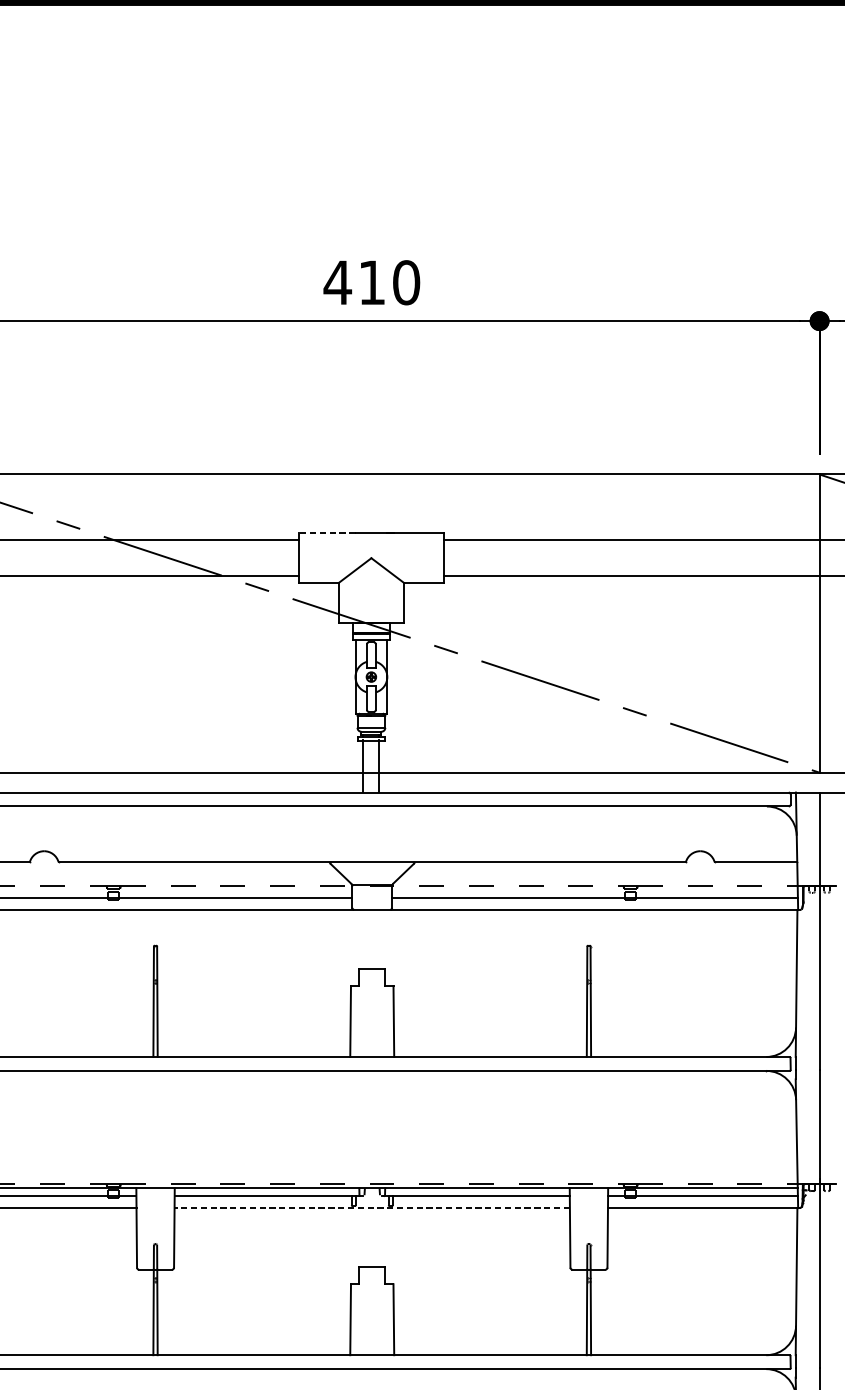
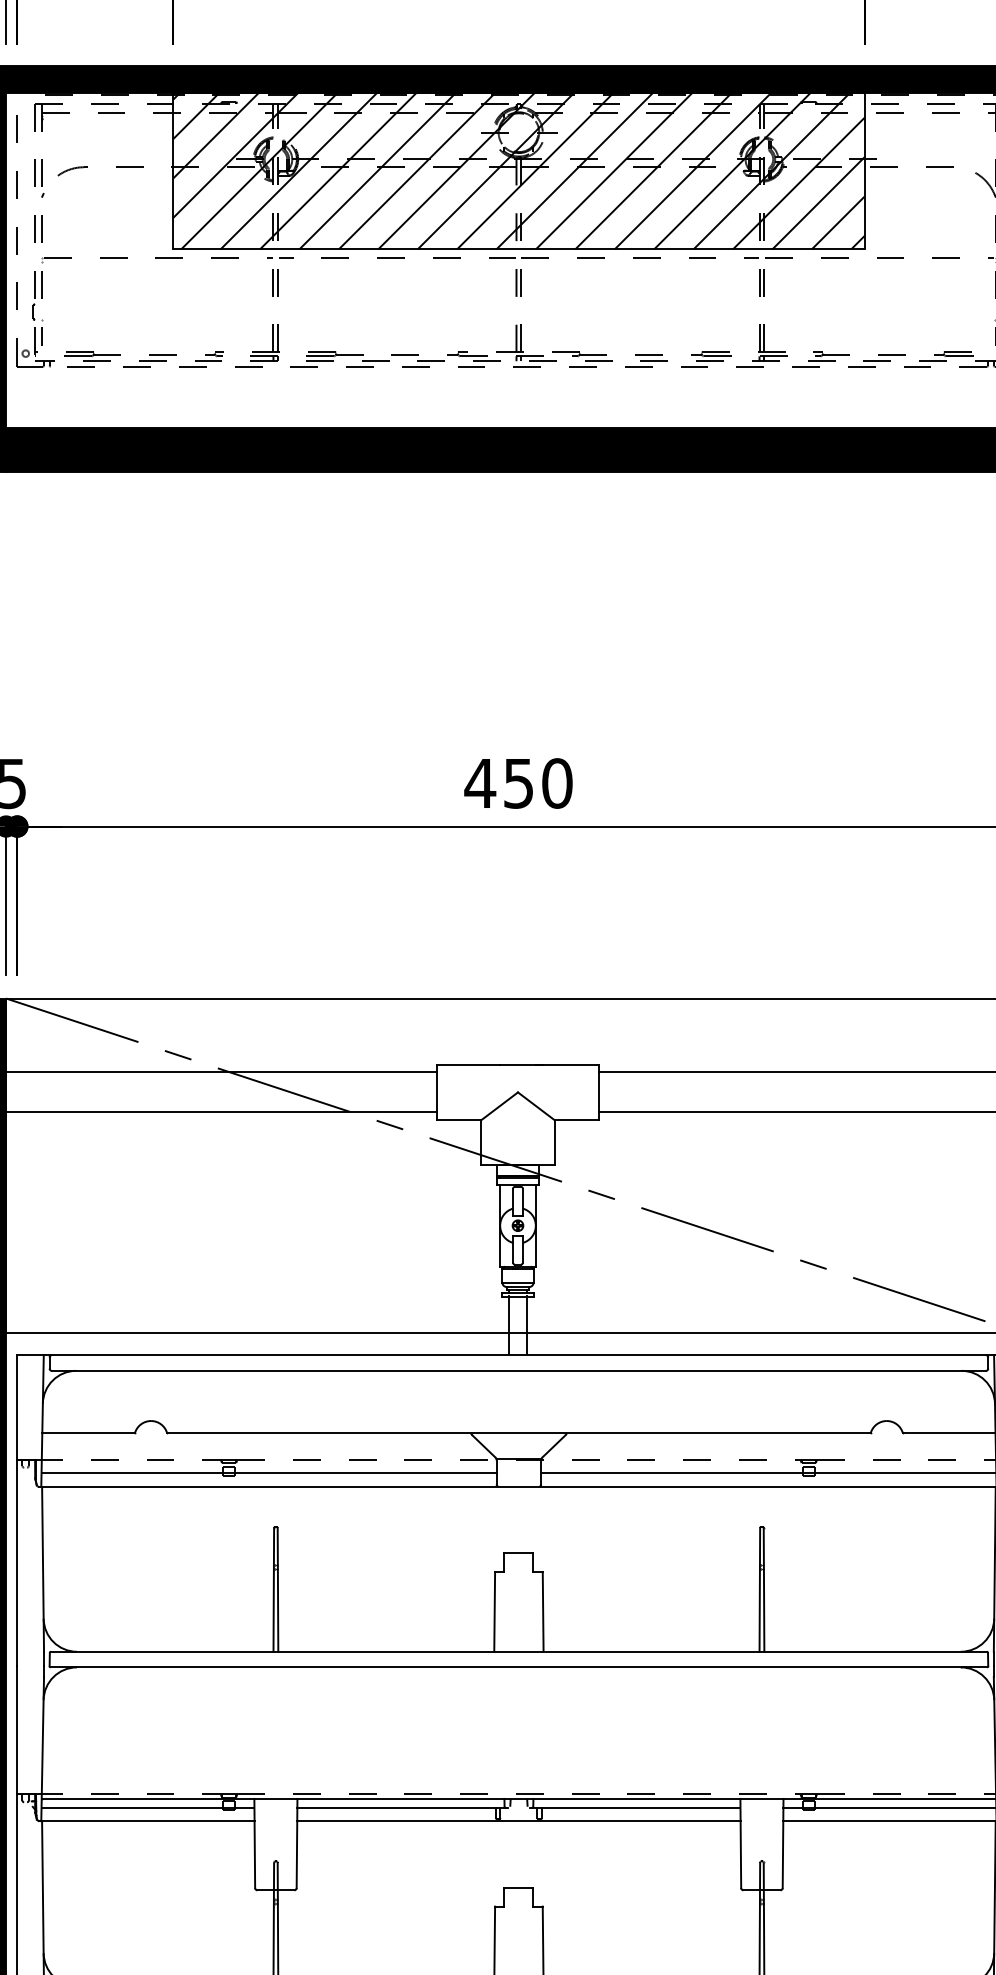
text: (371, 282) -> (518, 783), 410 -> 450
line: (327, 533) -> (468, 1064), dashed -> solid
line: (371, 1208) -> (518, 1821), dashed -> solid

